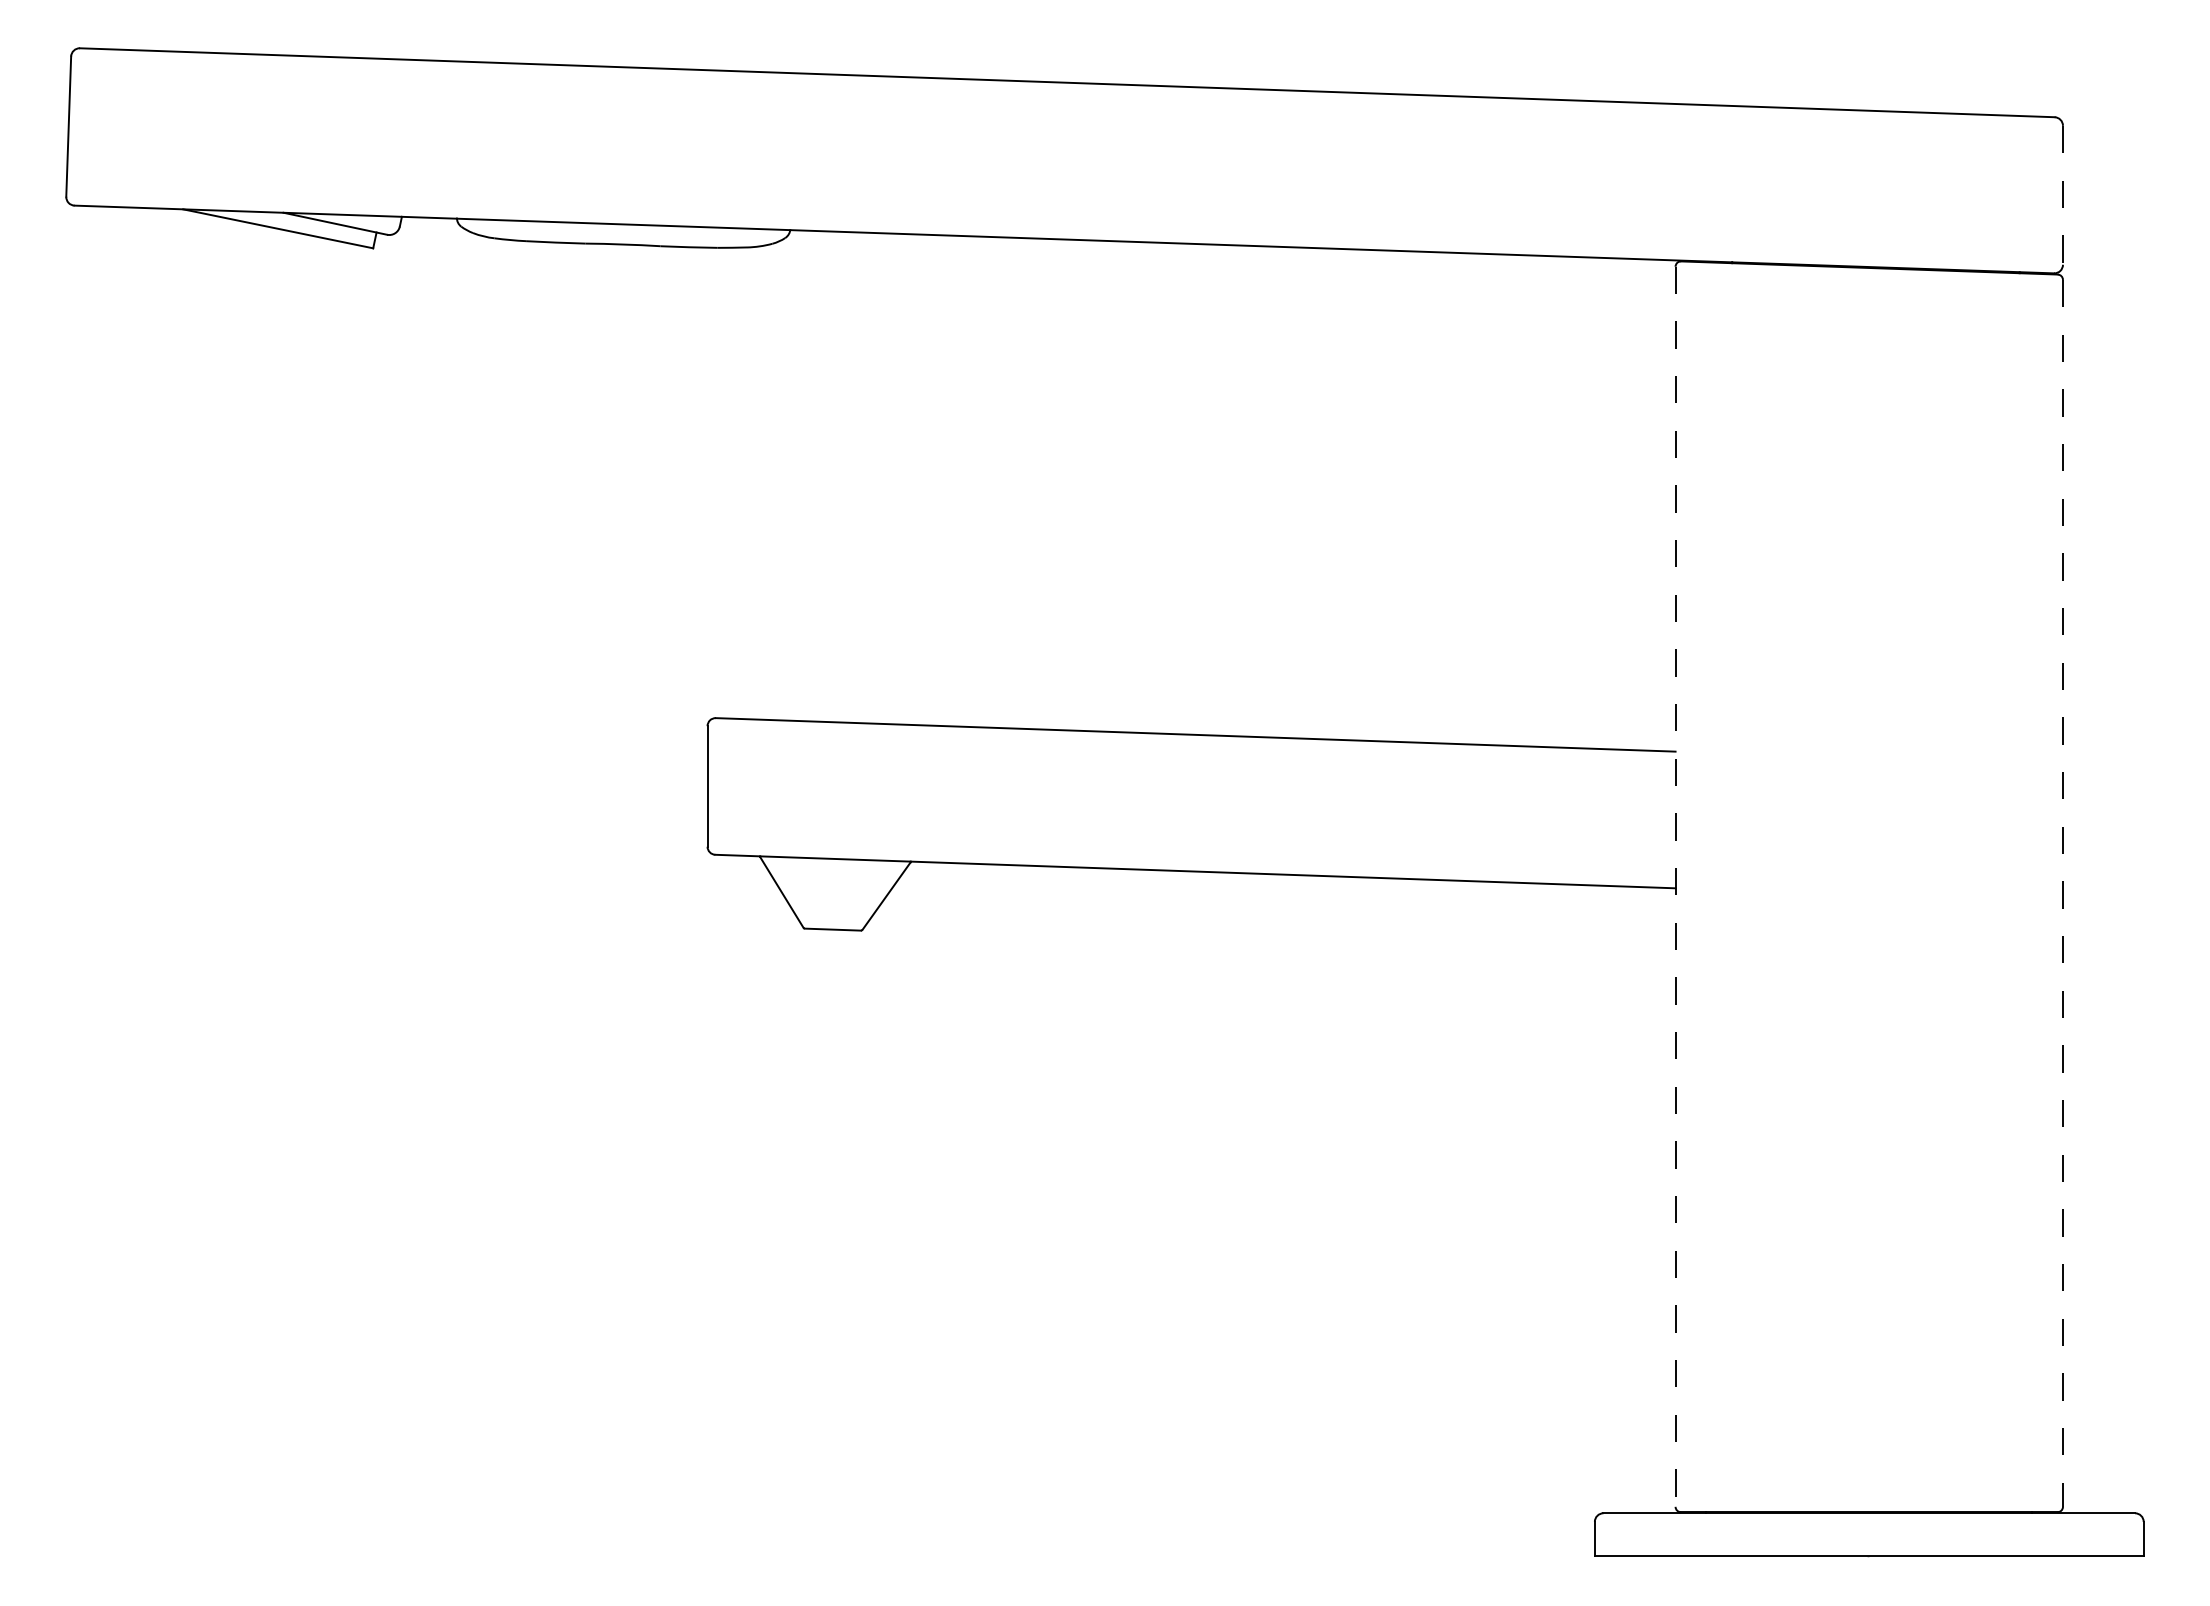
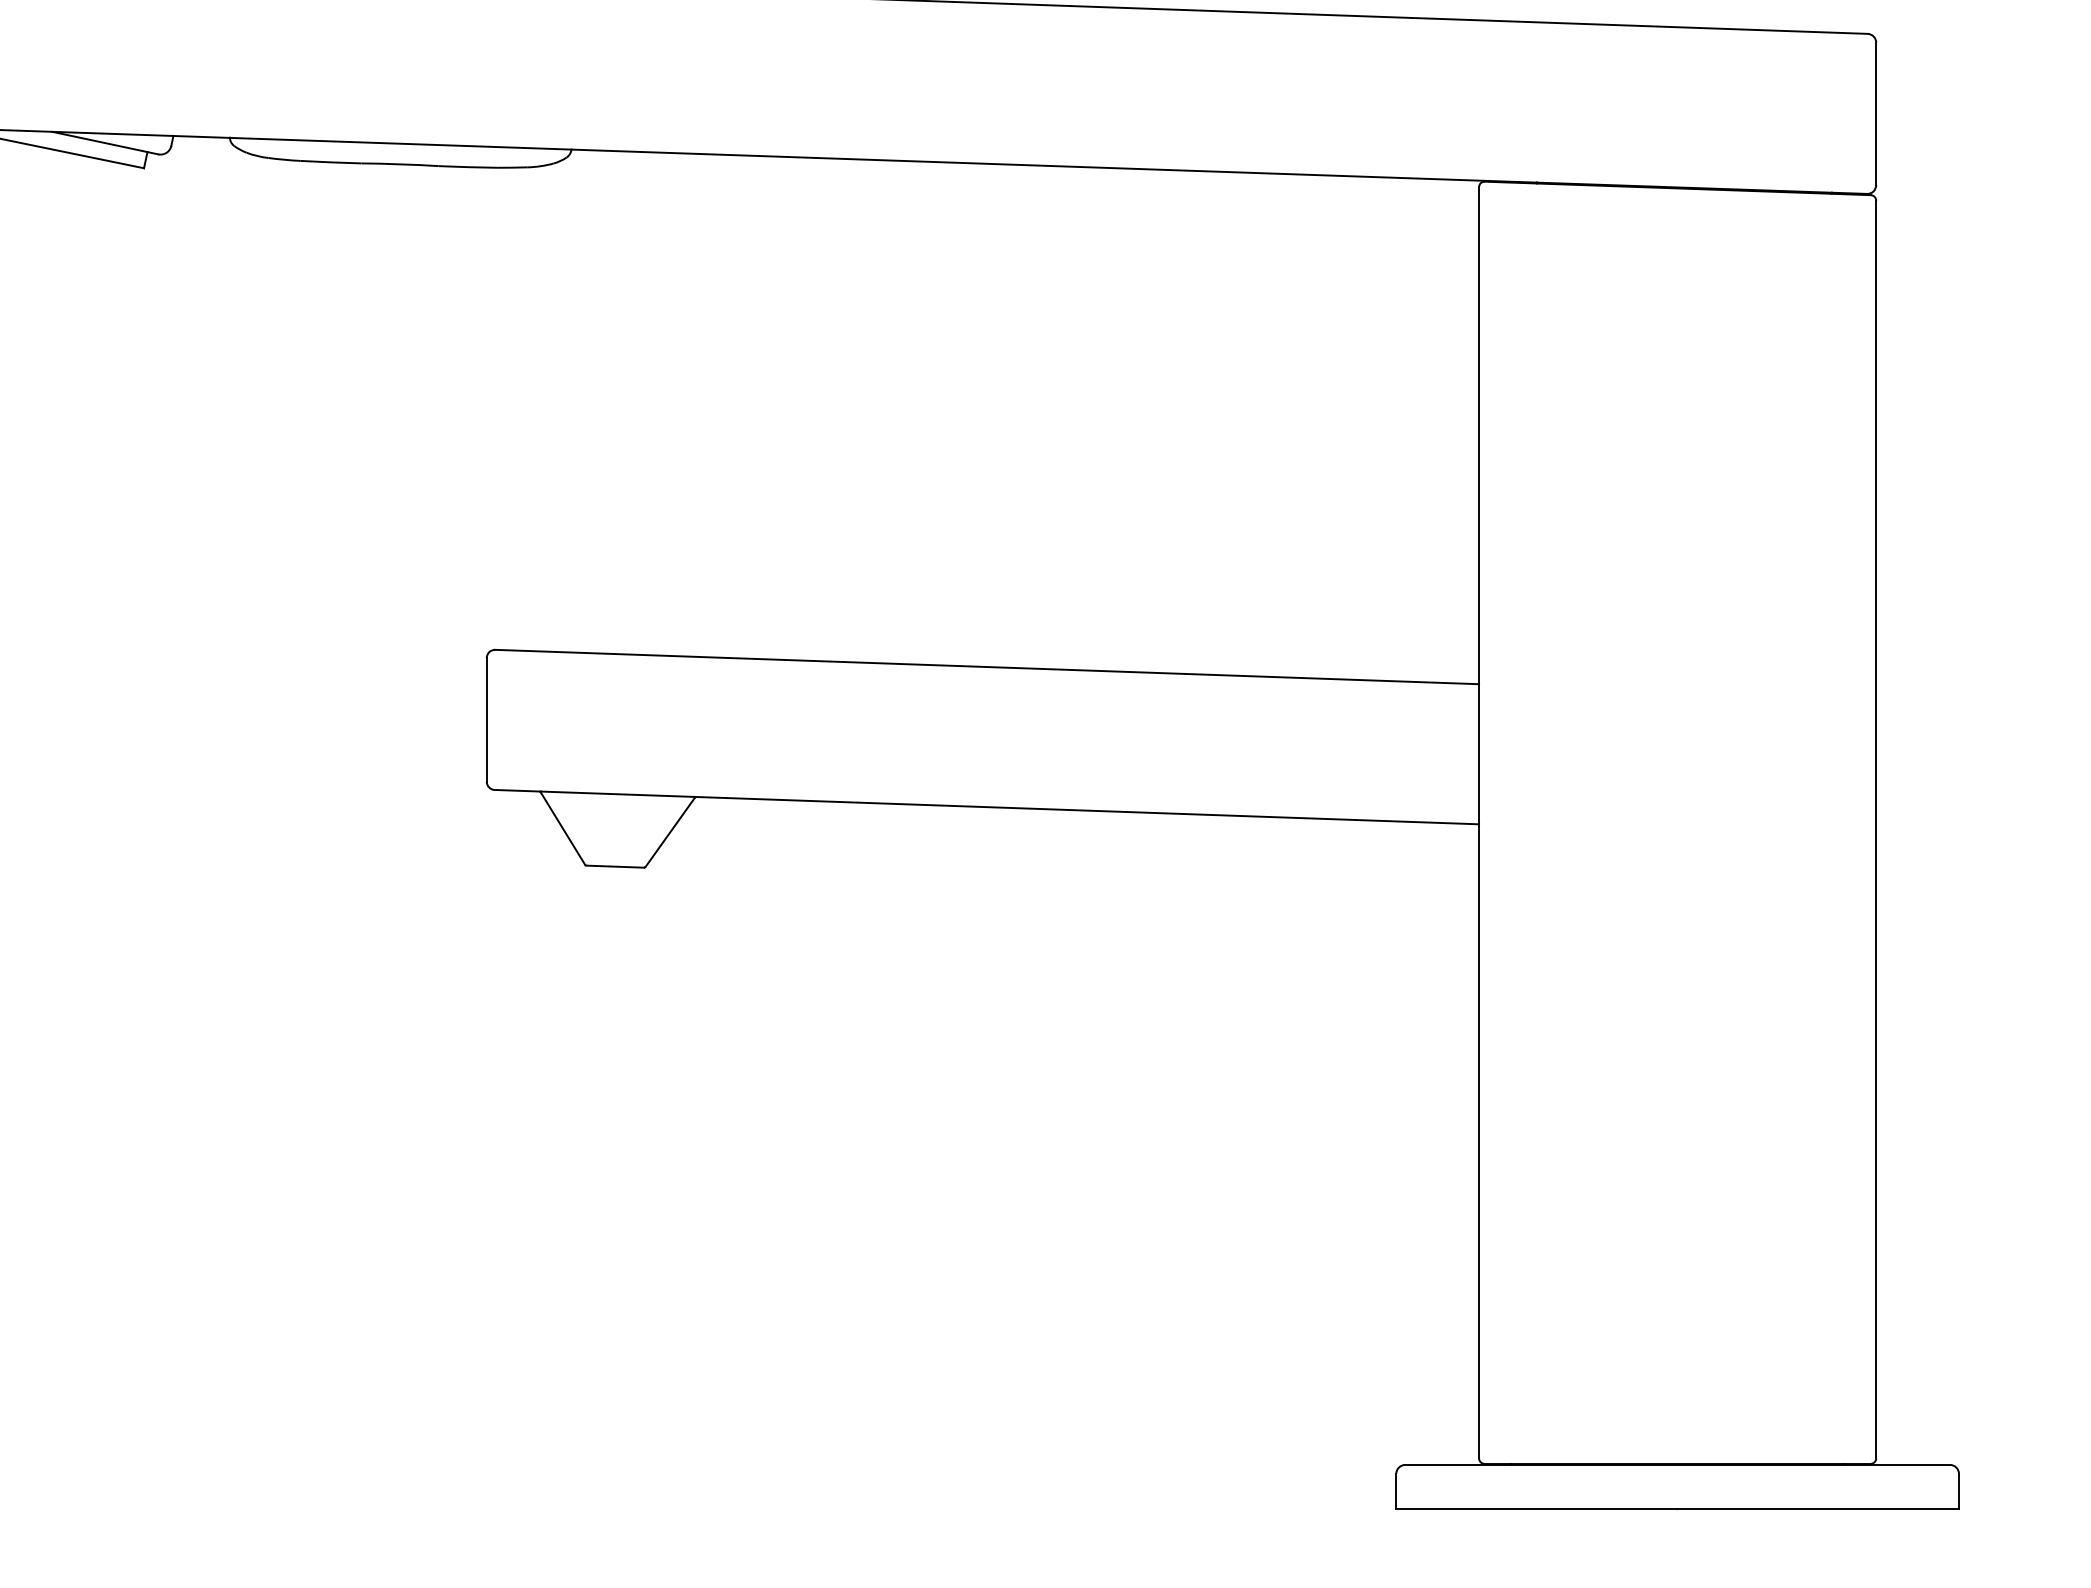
line: (2062, 195) -> (1875, 114), dashed -> solid
line: (1675, 887) -> (1479, 823), dashed -> solid
line: (2062, 893) -> (1875, 829), dashed -> solid

